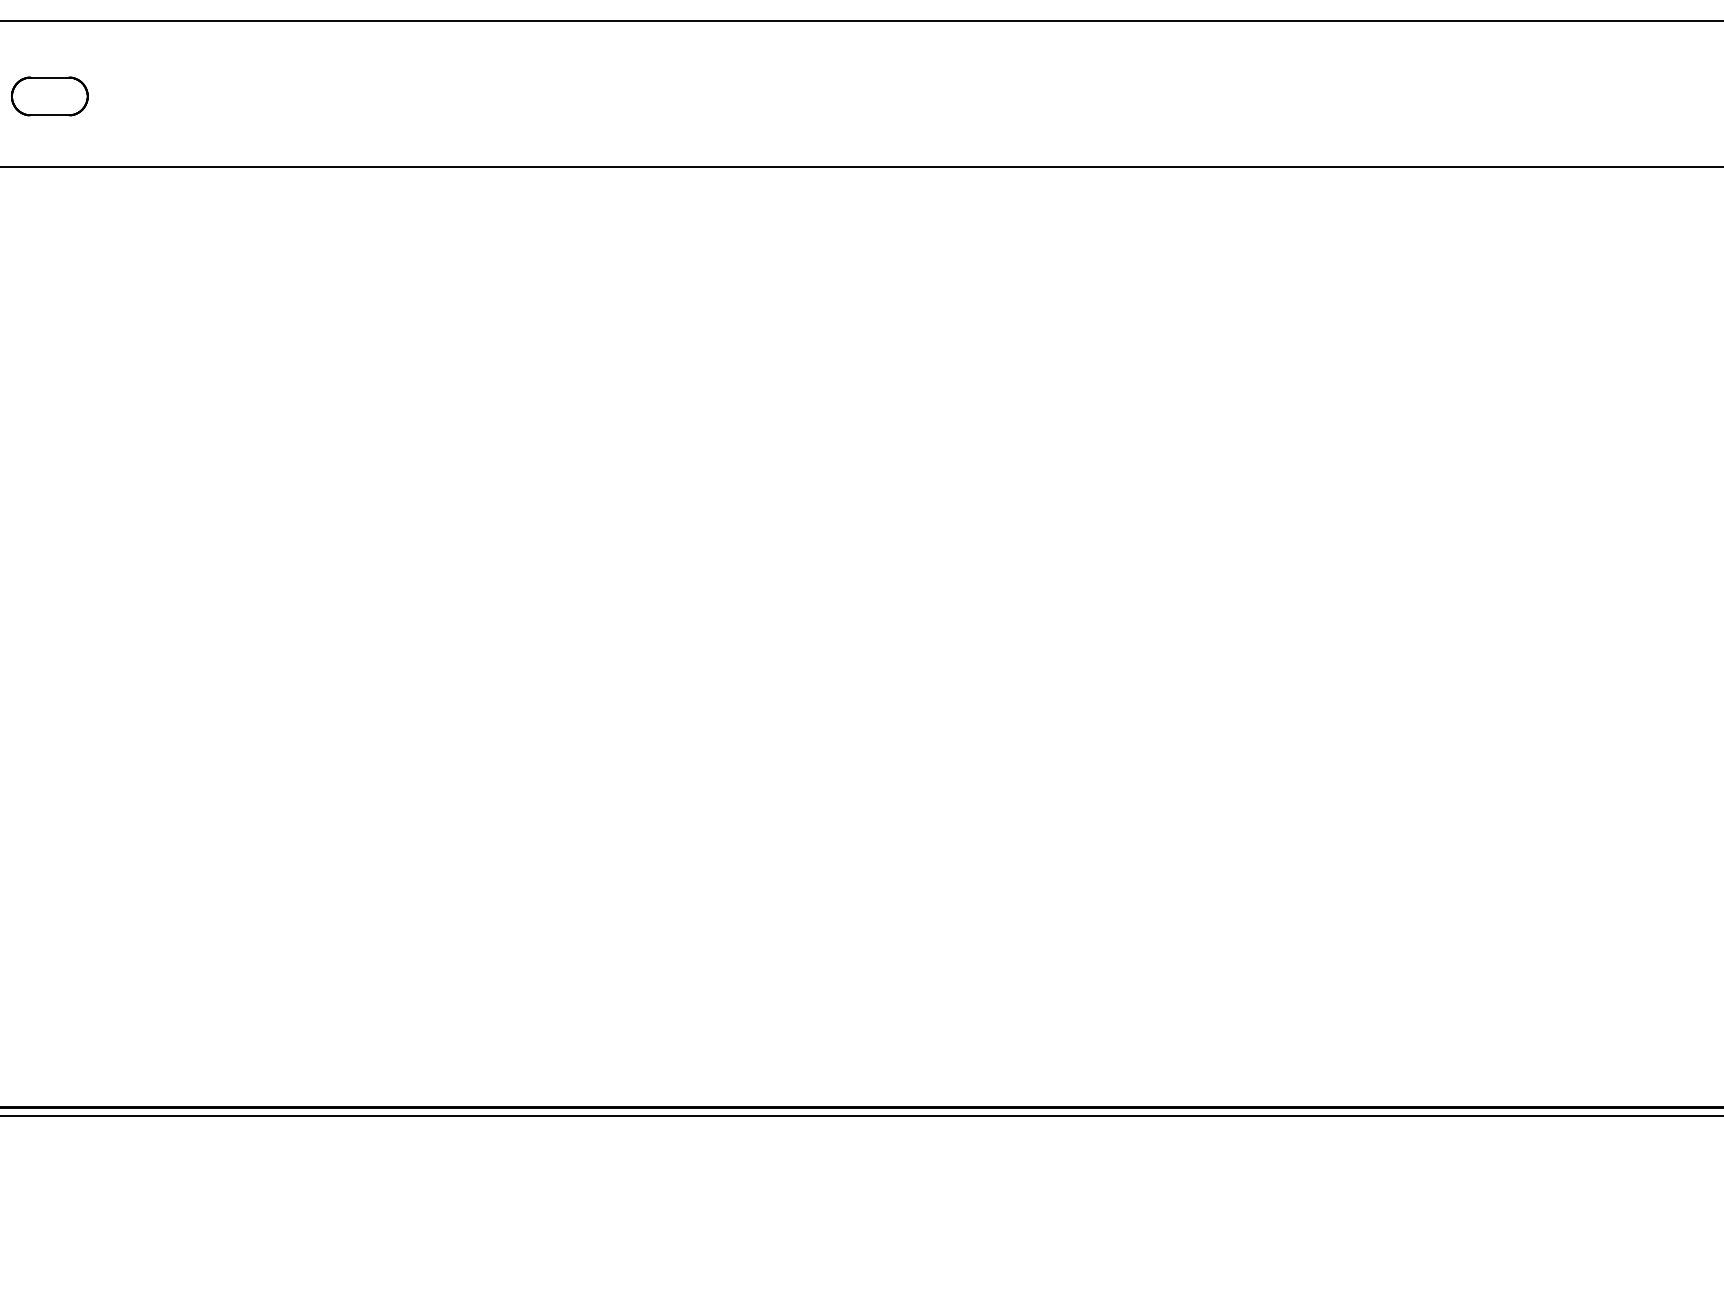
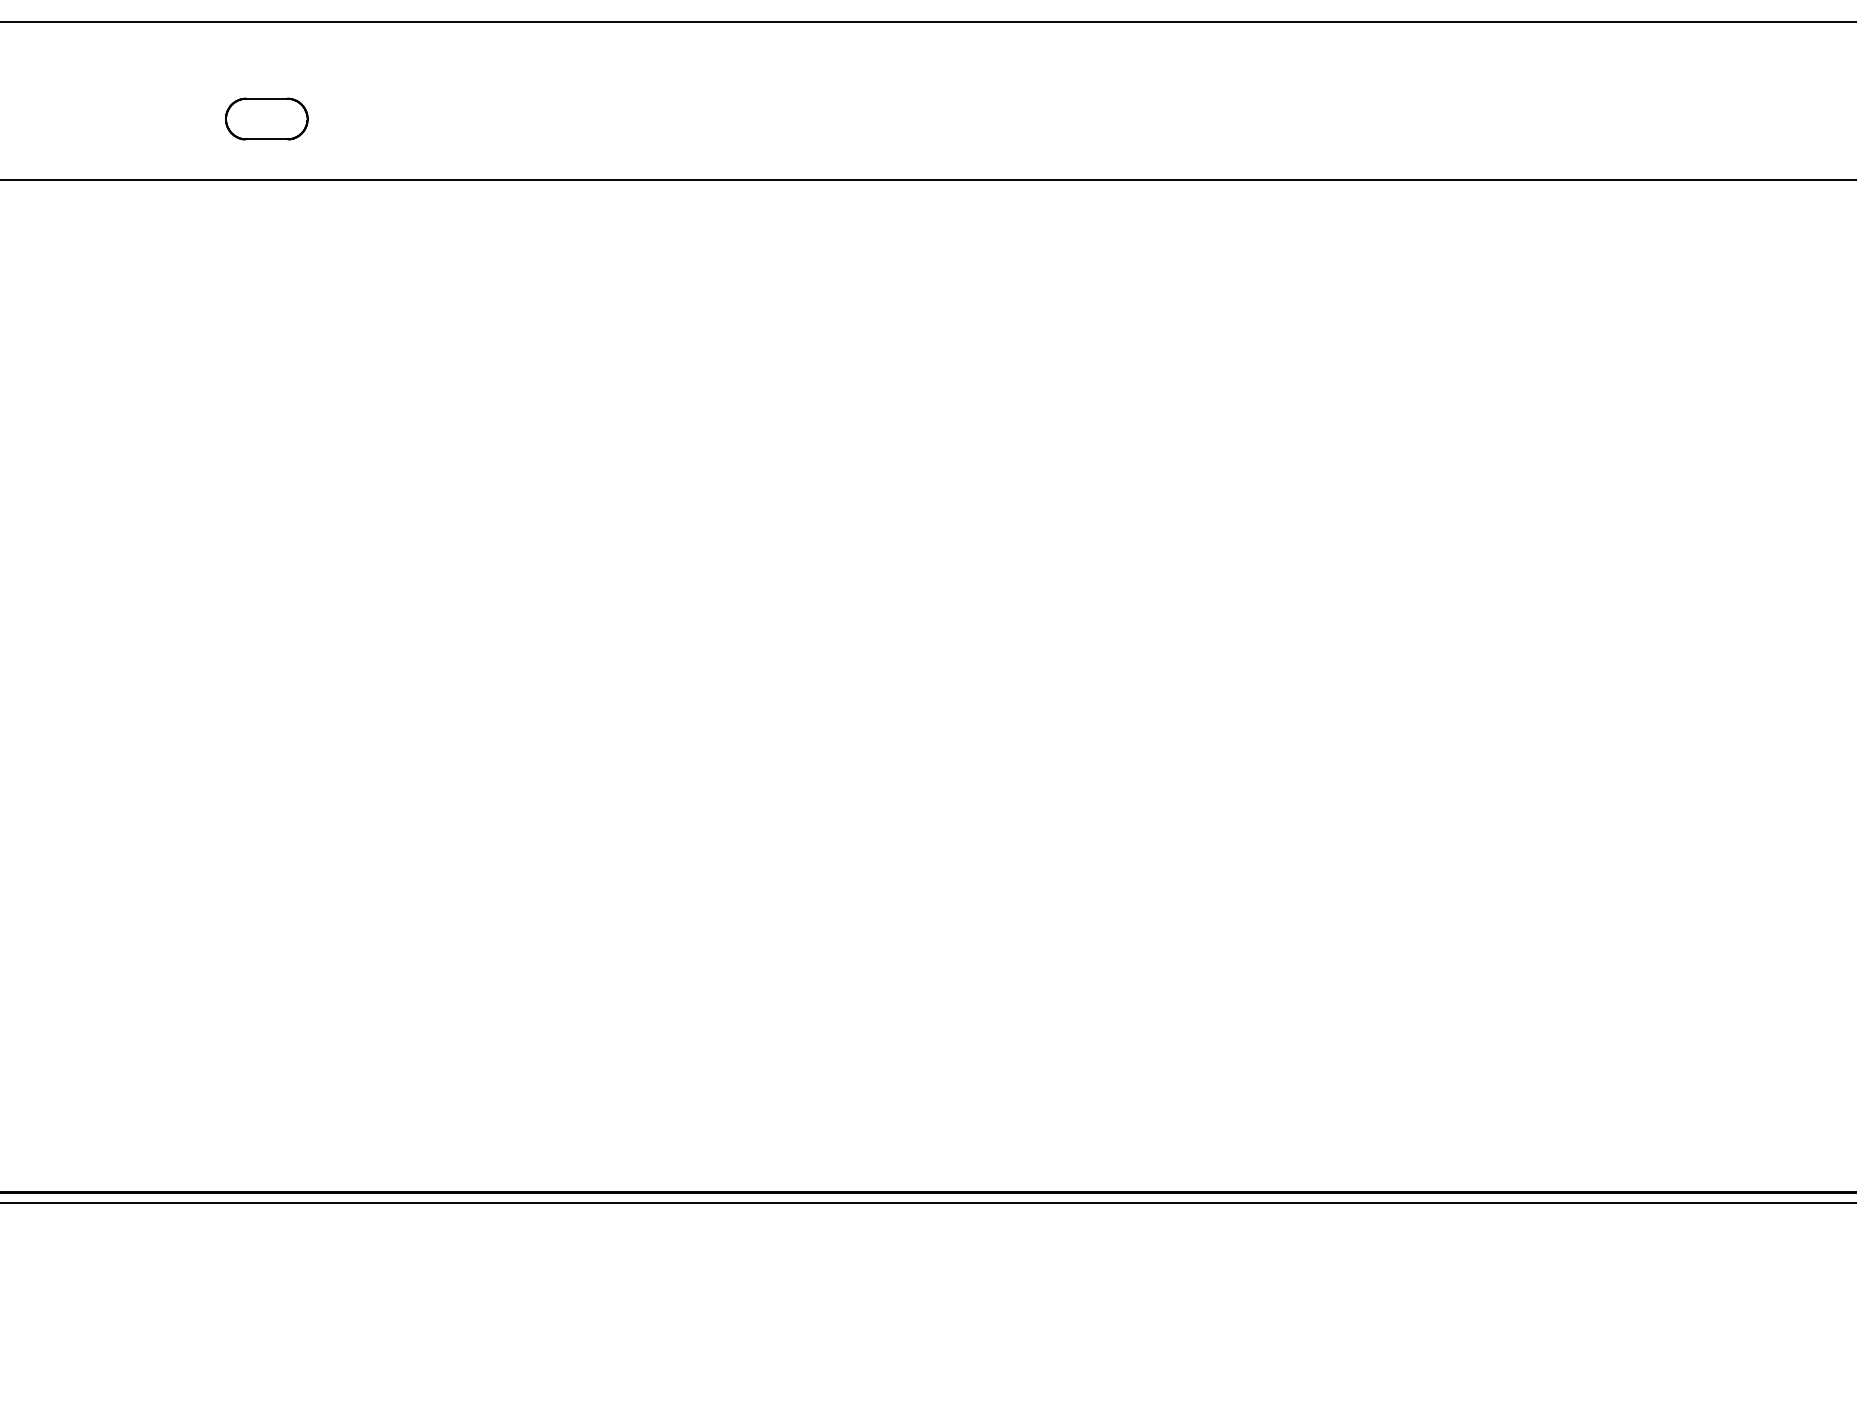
part: (49, 96) -> (266, 119), moved

